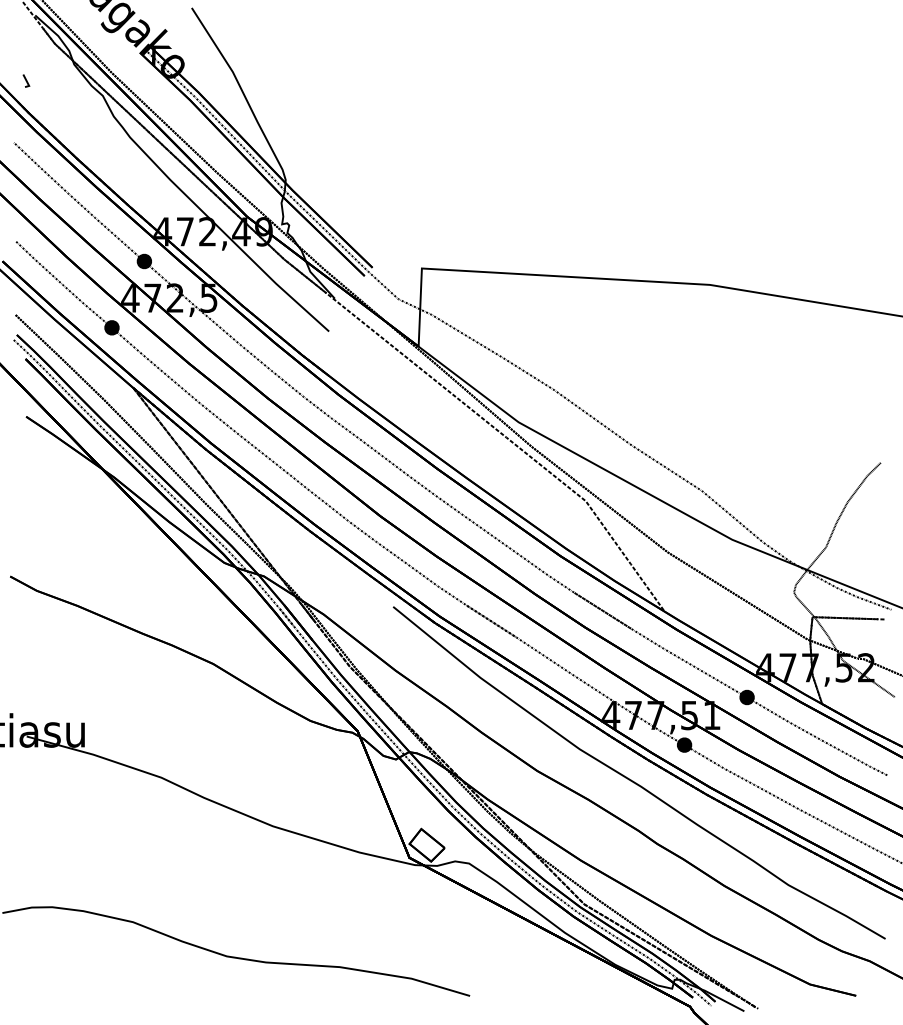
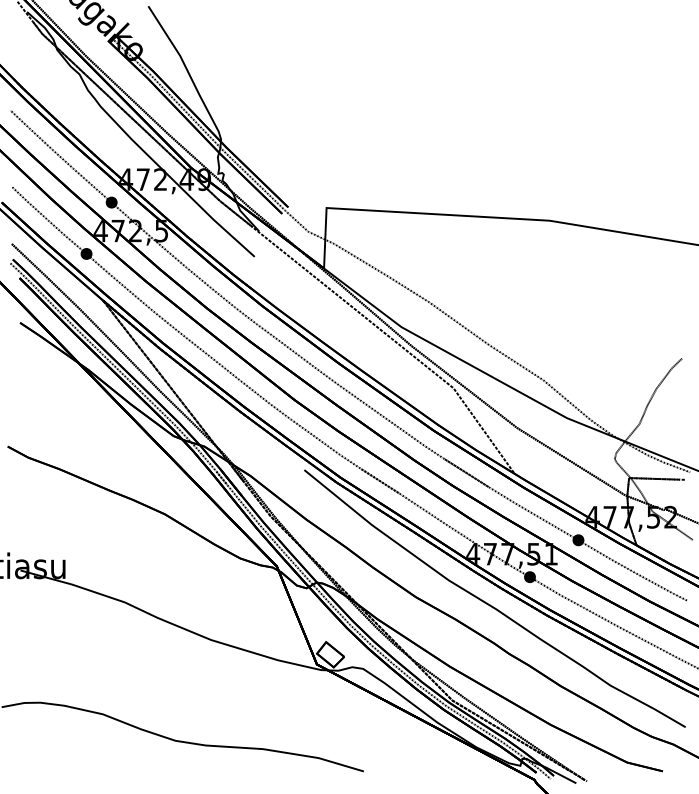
line: (26, 80) -> (20, 62), removed

